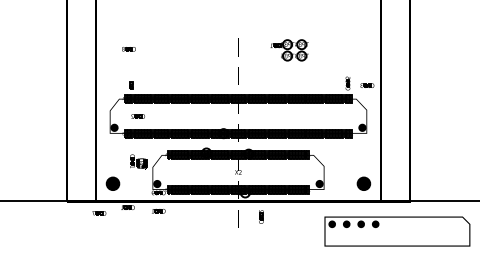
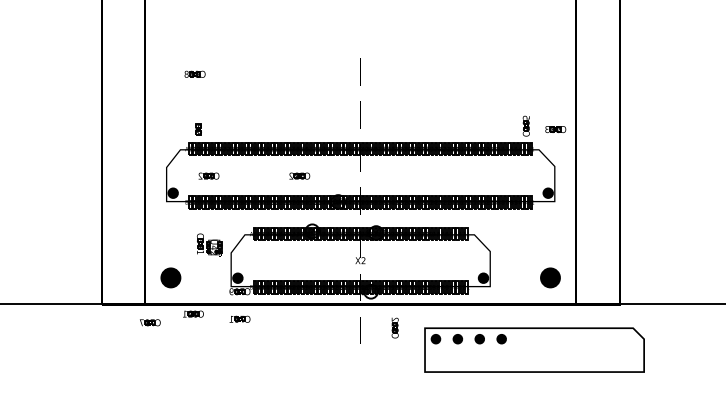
part: (289, 50) -> (437, 76), removed
part: (197, 116) -> (298, 176), added
part: (397, 231) -> (534, 350), moved

